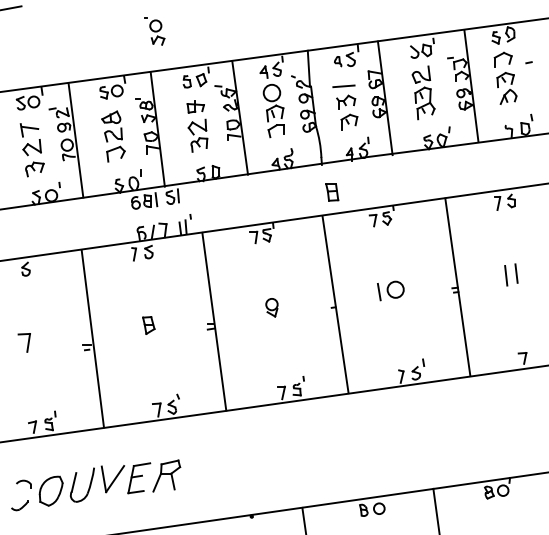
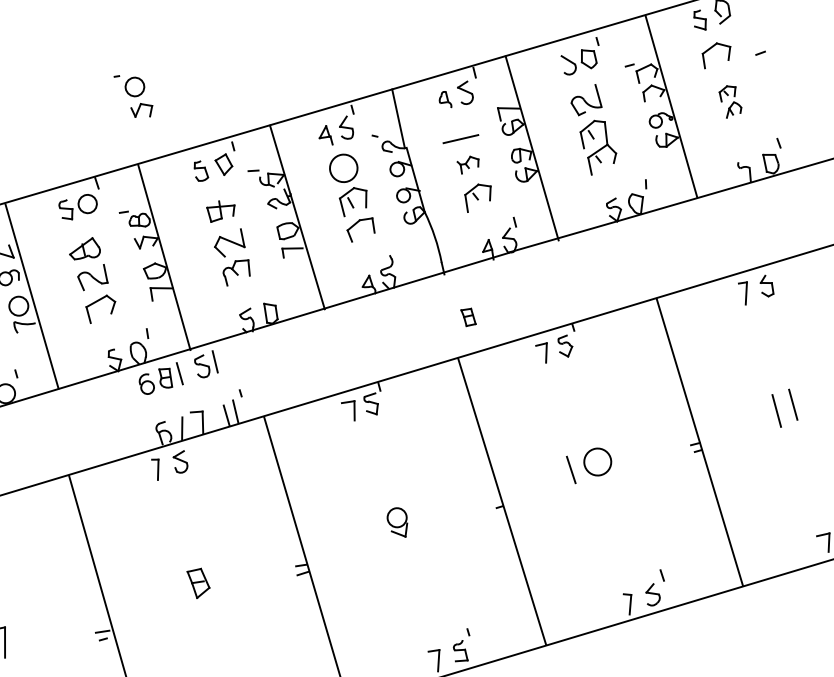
part: (506, 88) -> (729, 101), size x0.6
part: (346, 101) -> (468, 163), size x0.7
part: (332, 192) -> (468, 317), size x0.6

